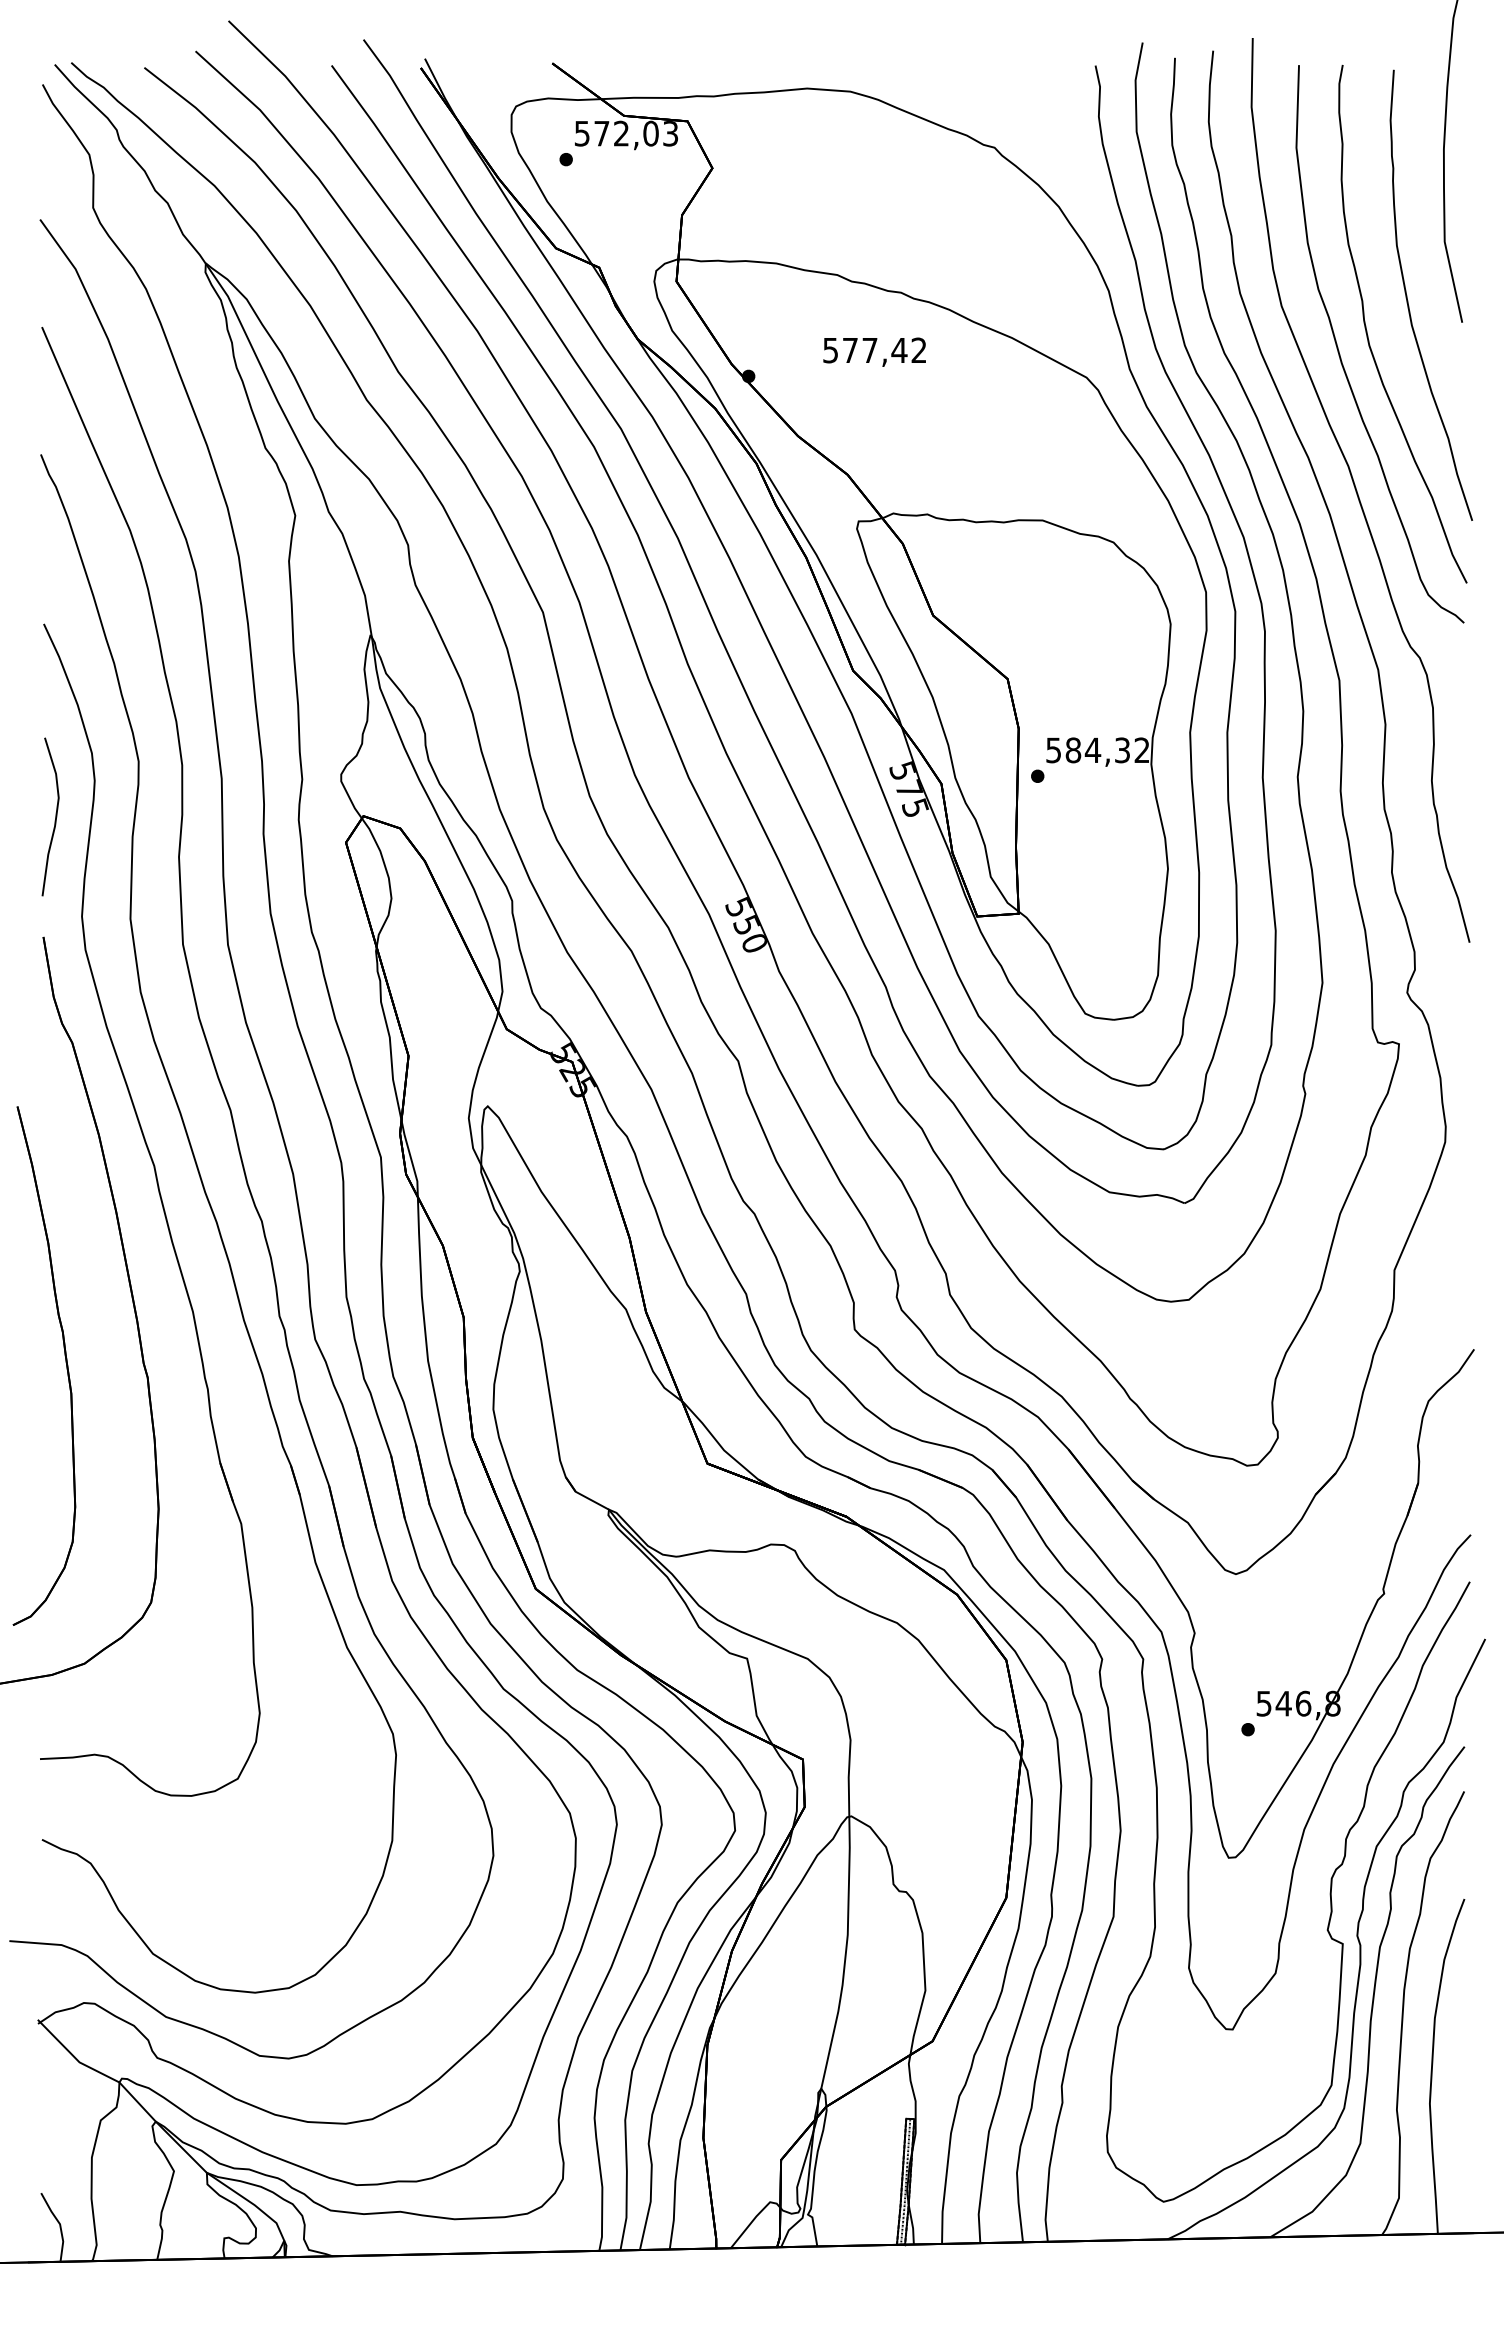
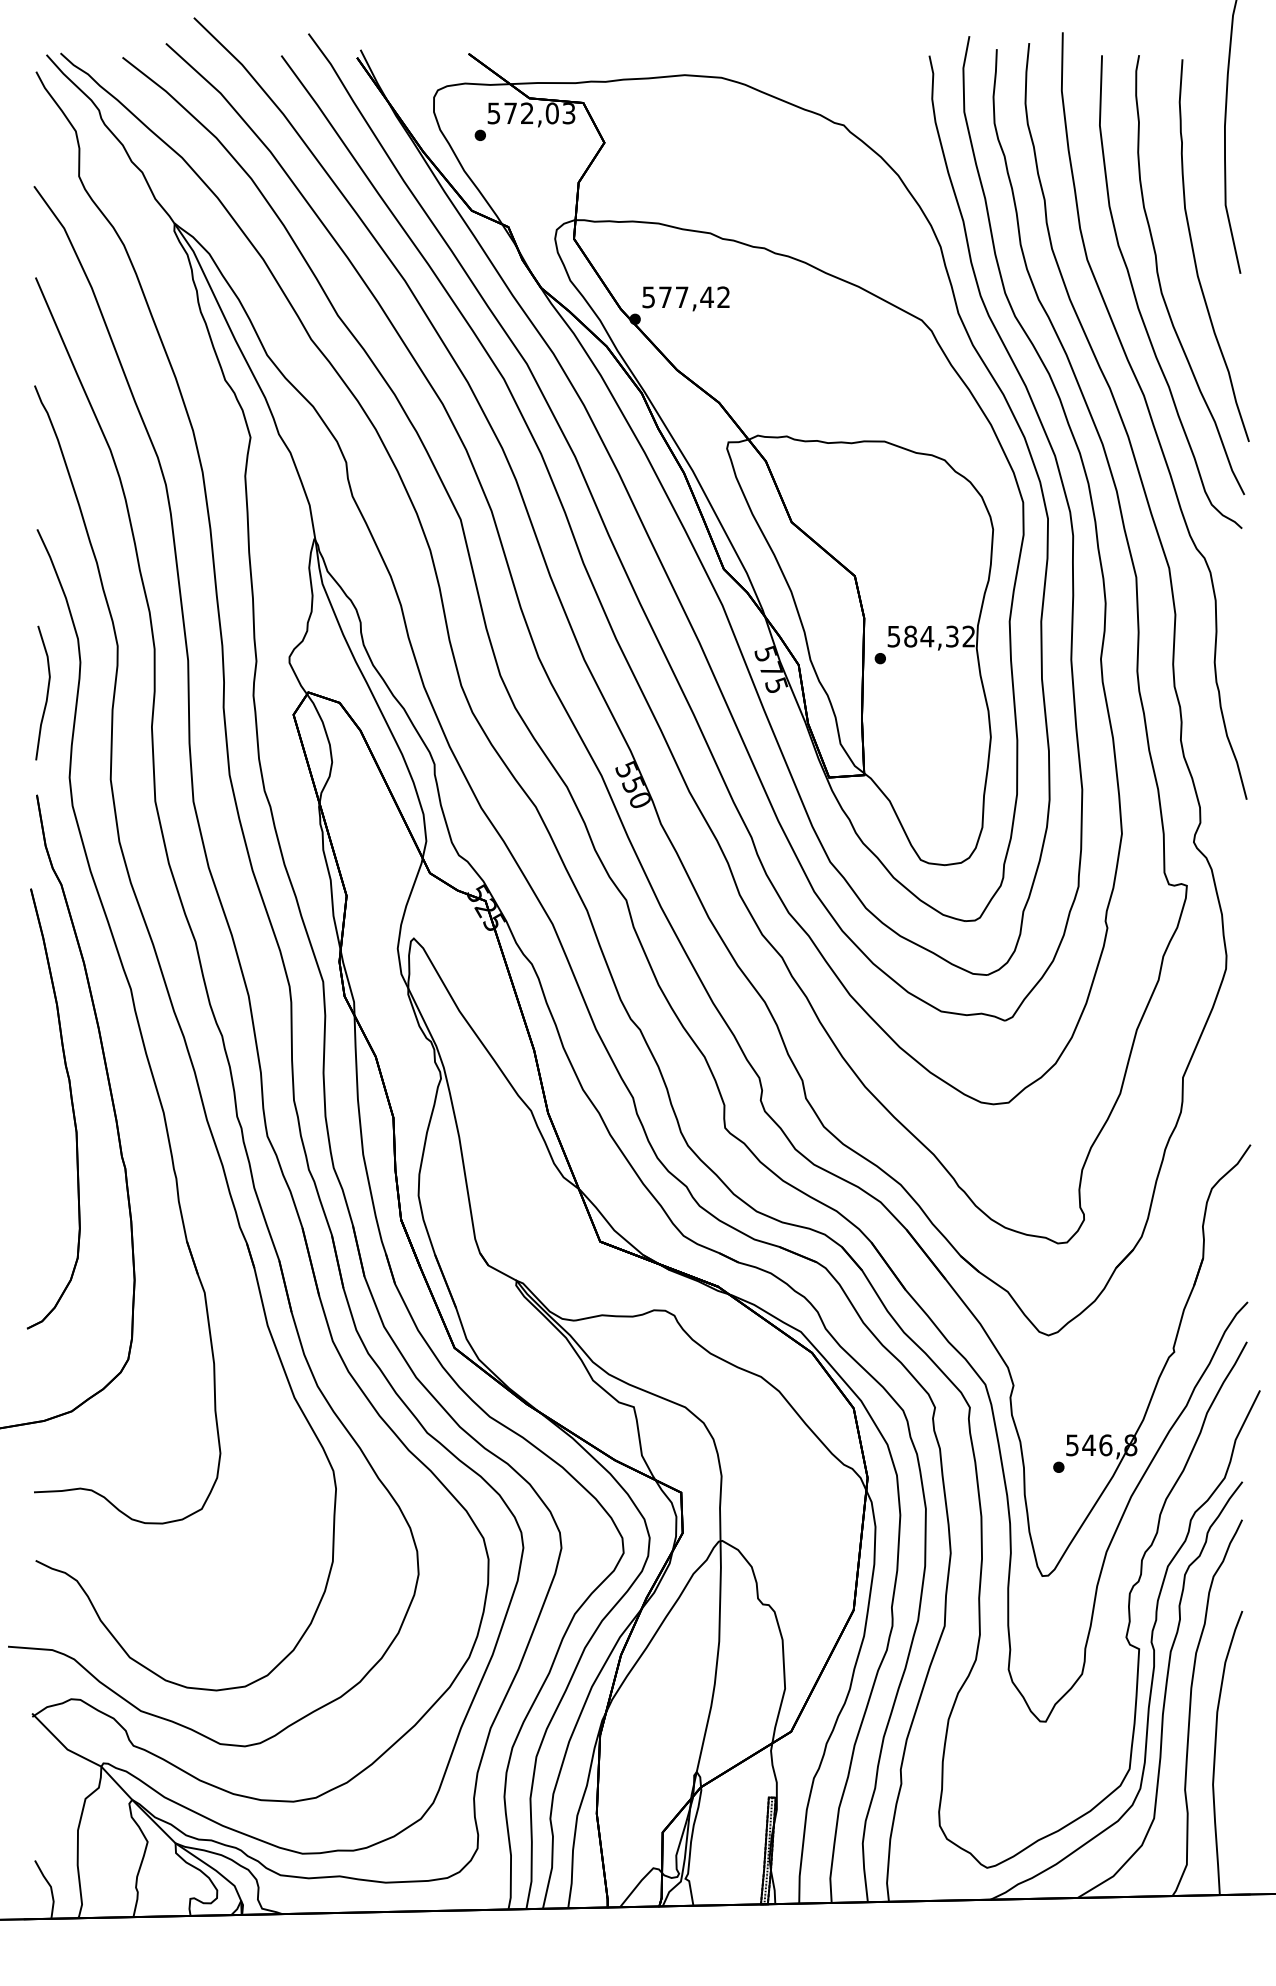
text: (874, 351) -> (685, 298), moved
part: (65, 1363) -> (71, 1106), moved

